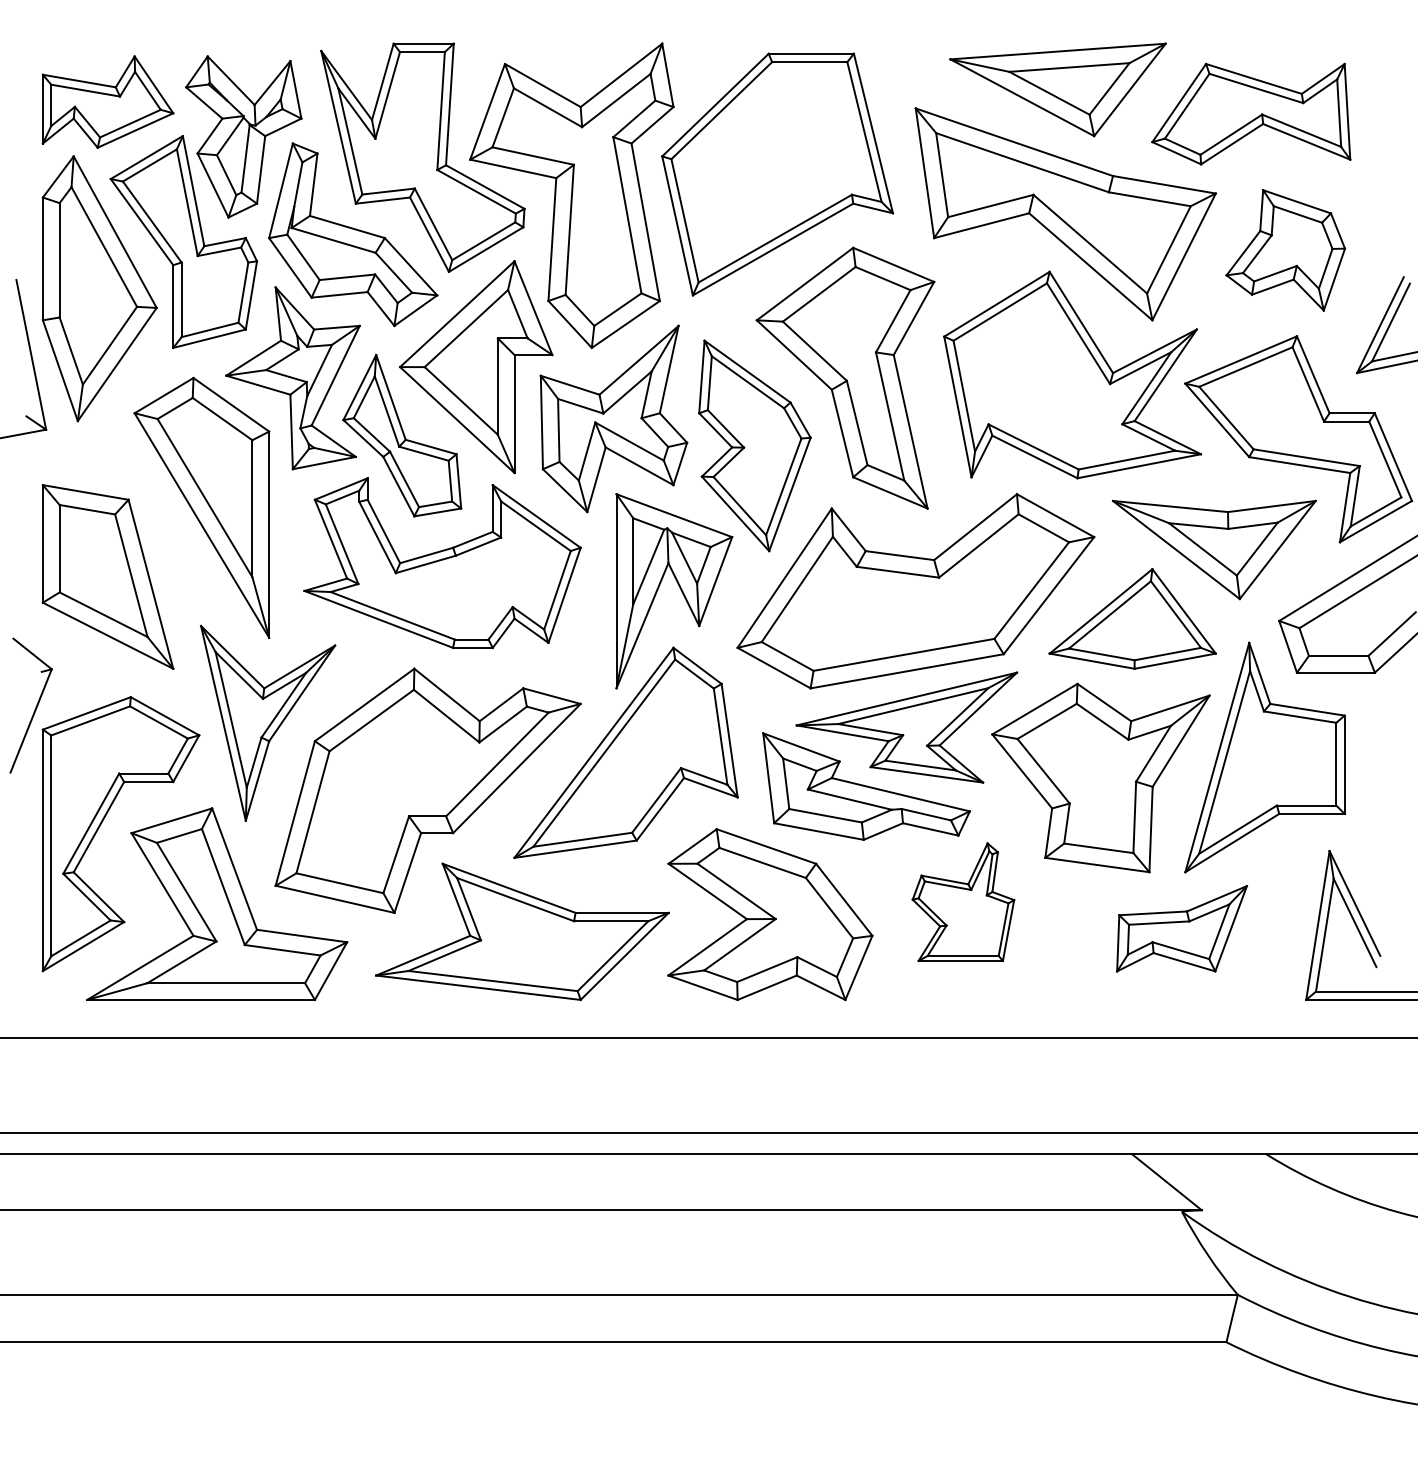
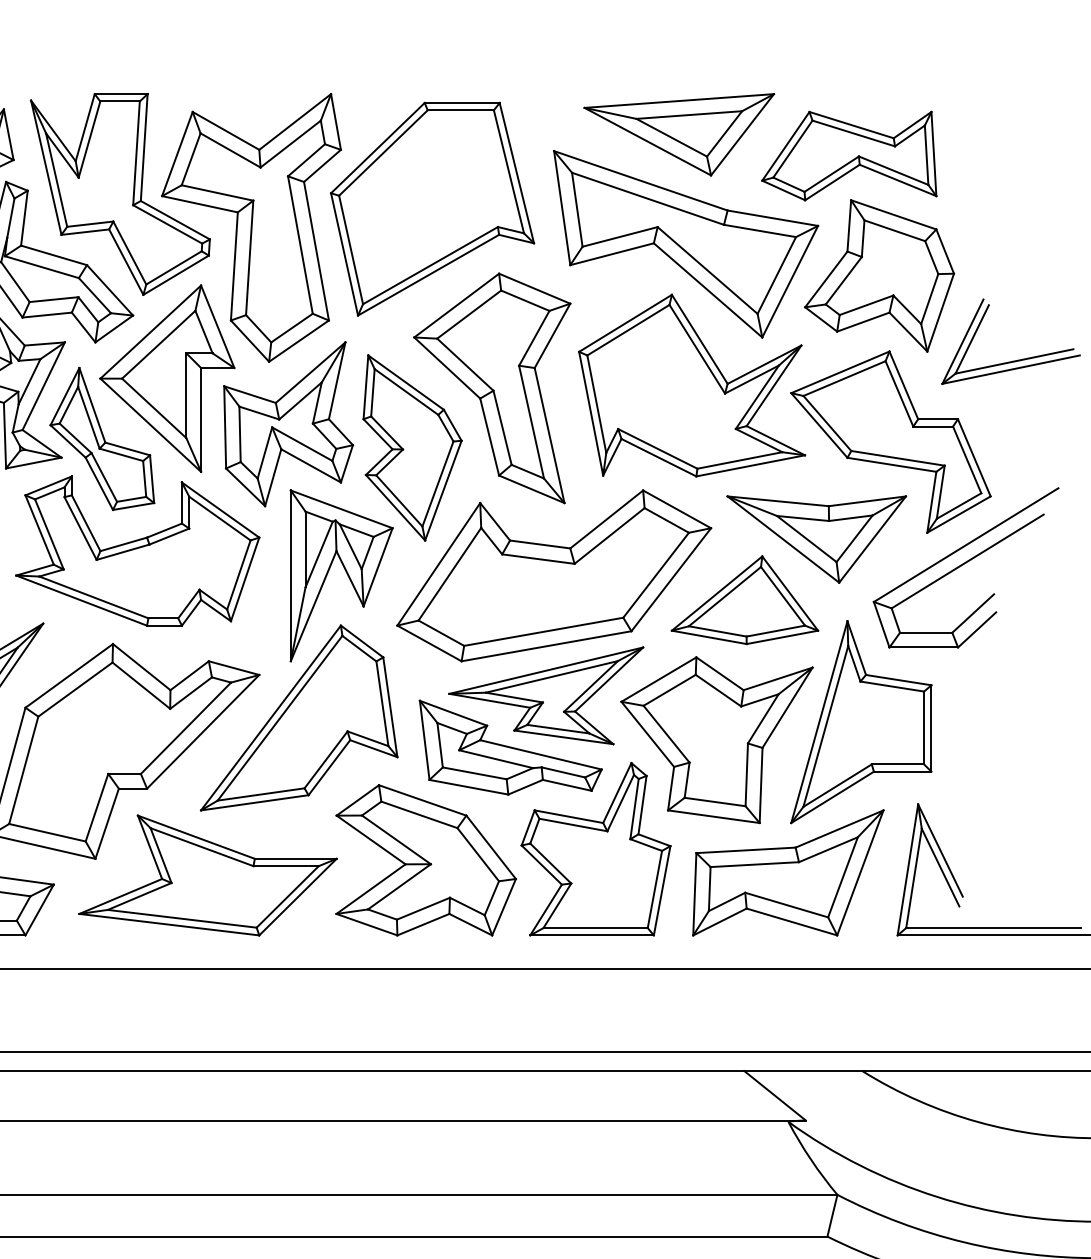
part: (1285, 250) -> (879, 276), size x1.43
part: (963, 902) -> (596, 849), size x1.67
part: (1181, 928) -> (787, 872), size x1.67

